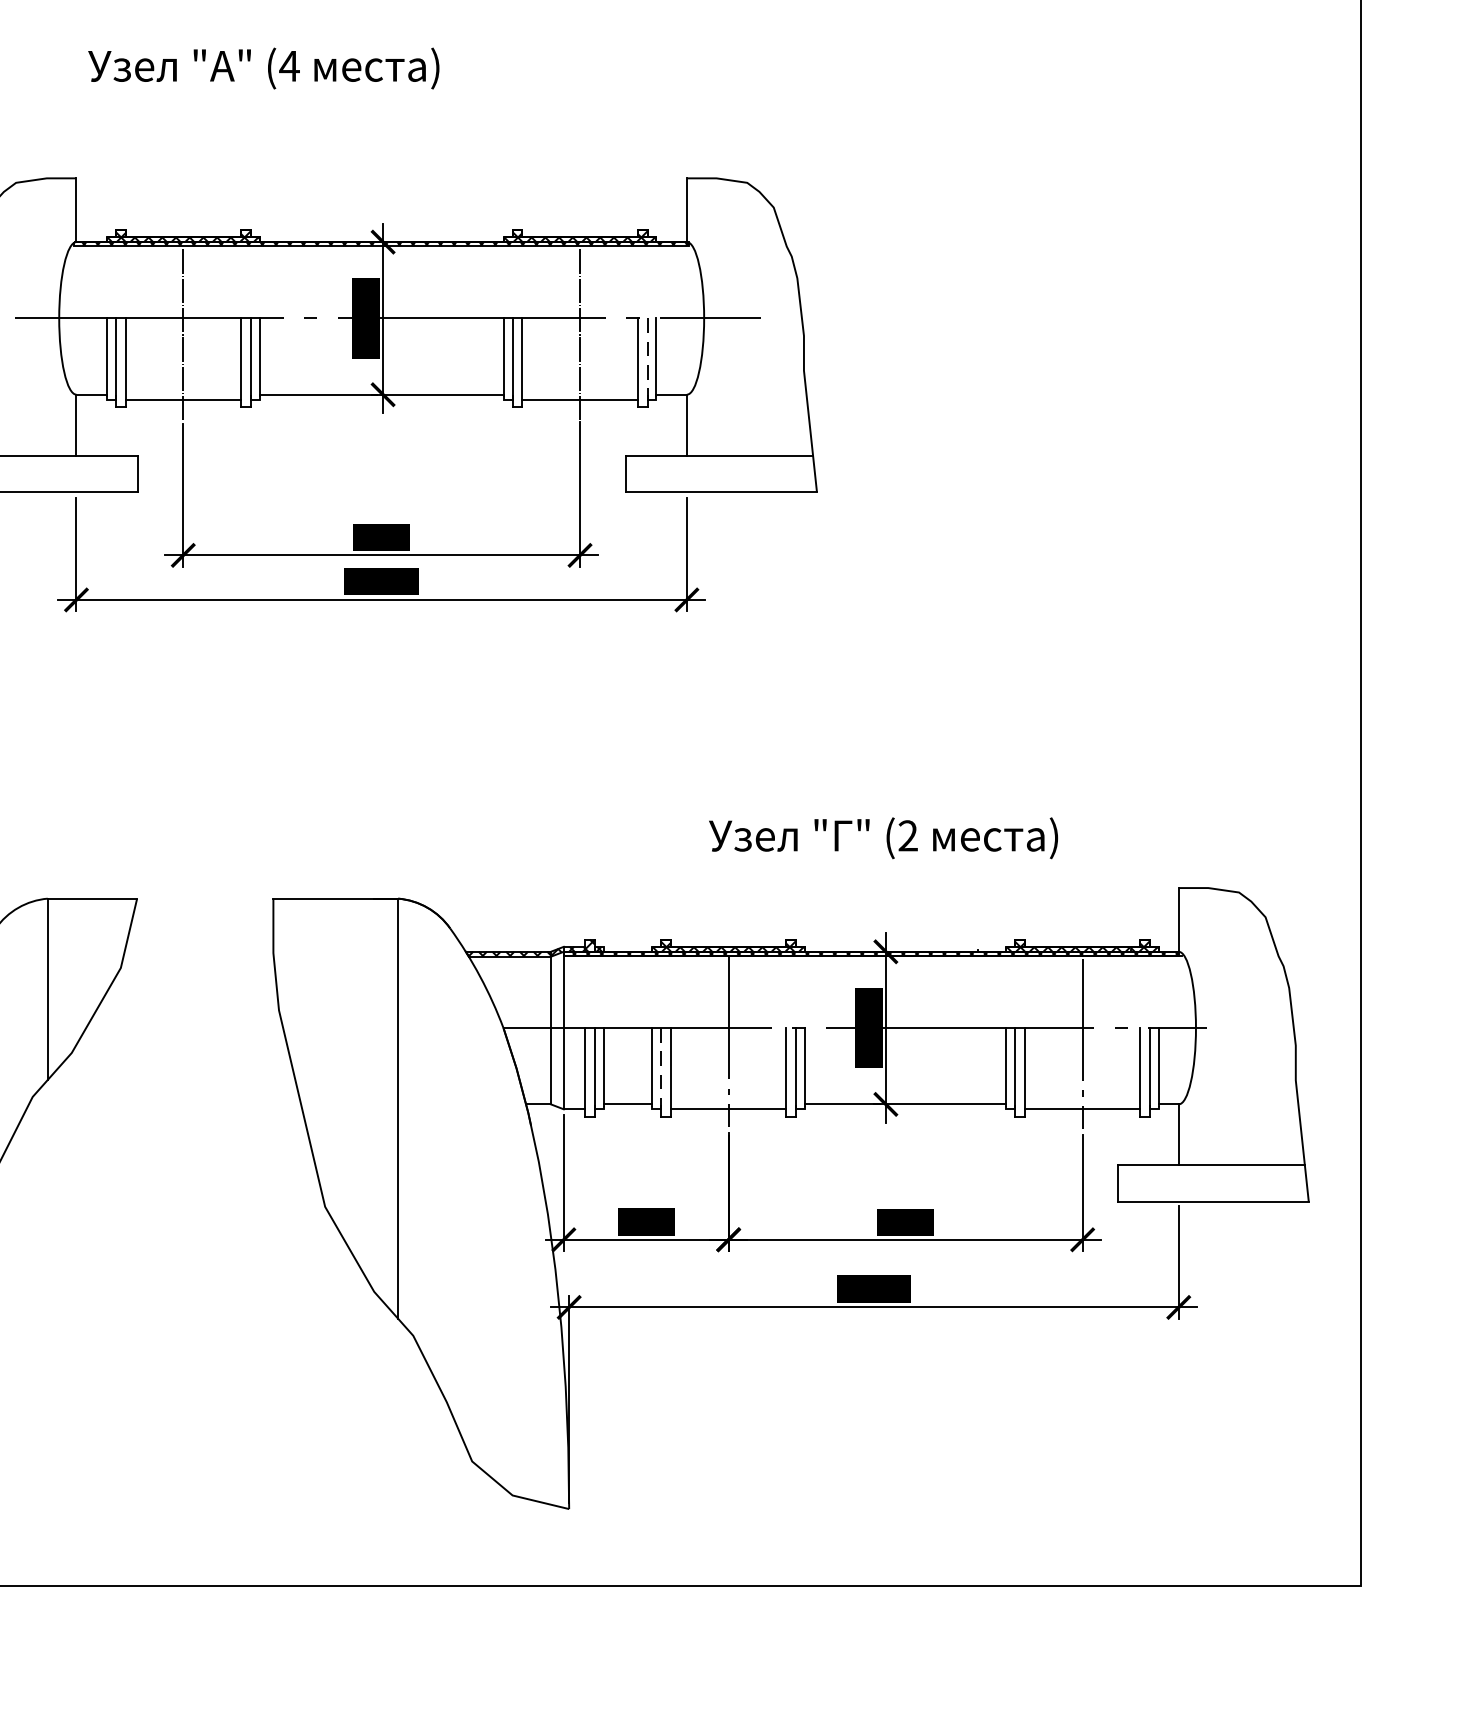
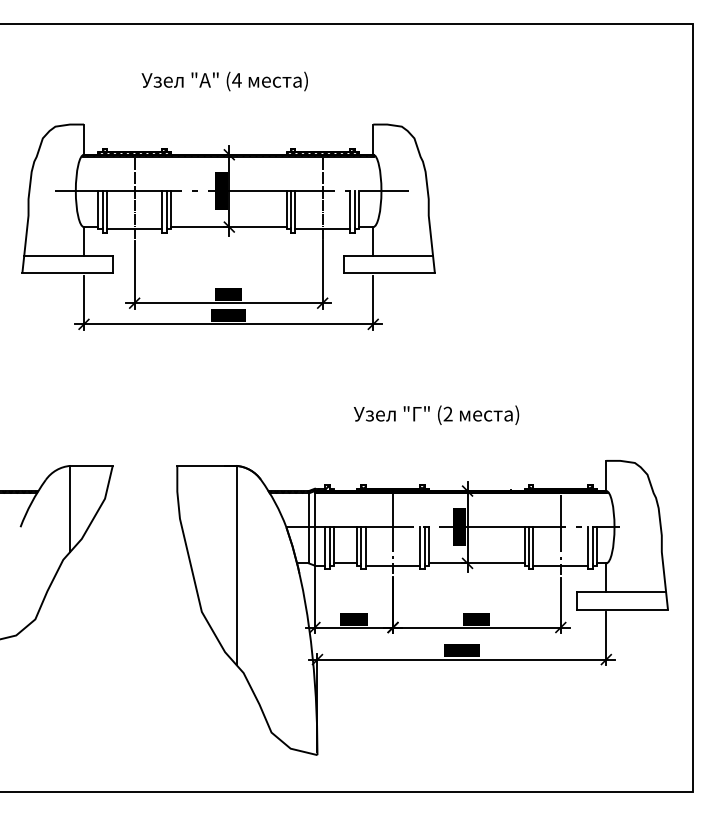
text: (263, 68) -> (224, 81), moved
line: (647, 357) -> (354, 209), dashed -> solid
text: (883, 836) -> (436, 414), moved
line: (662, 1066) -> (361, 545), dashed -> solid

